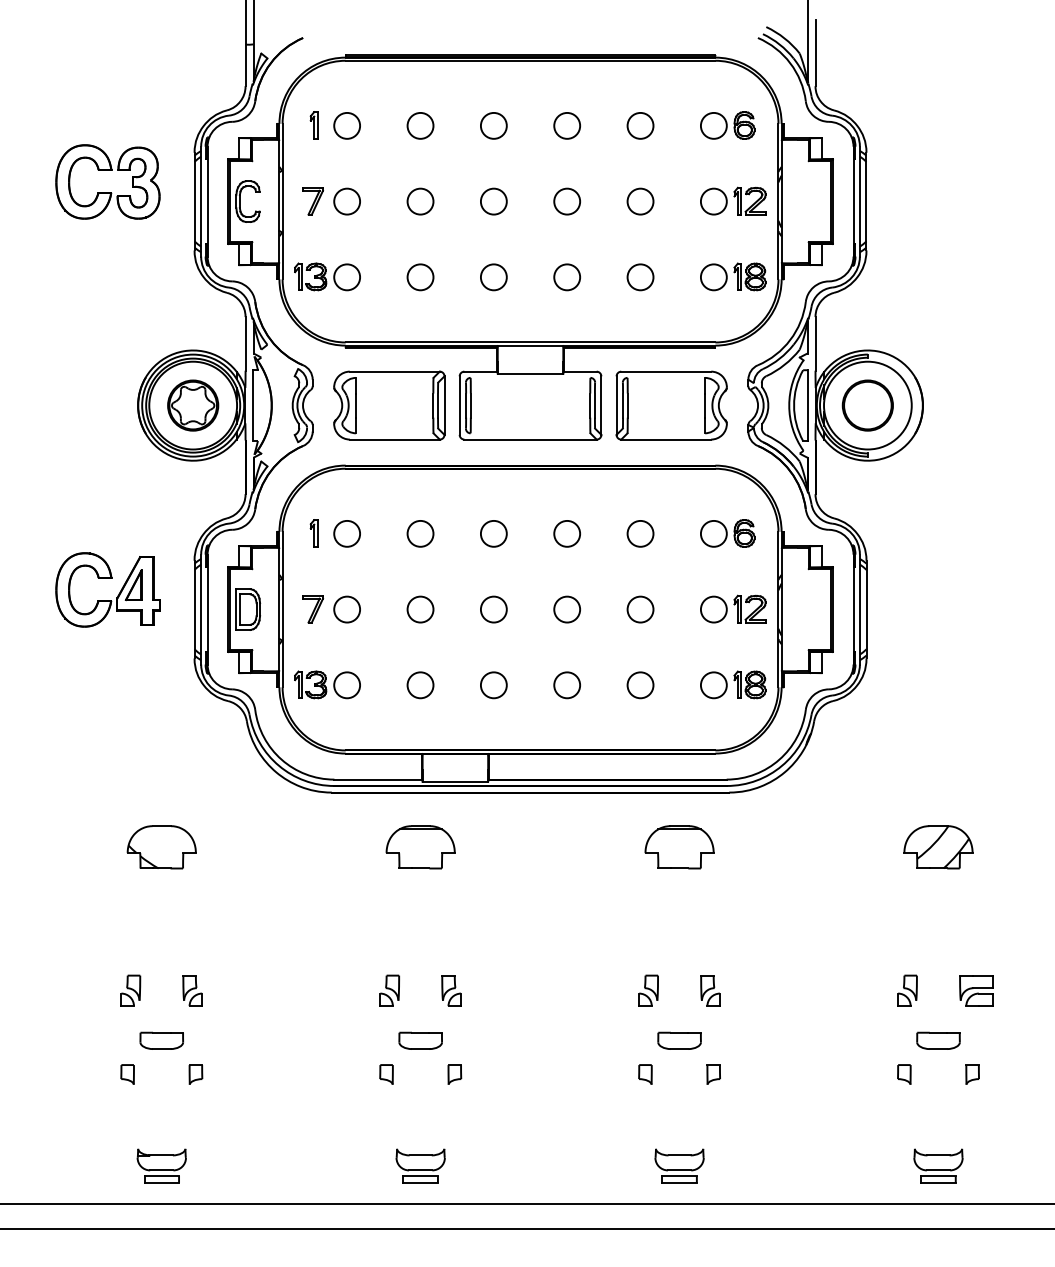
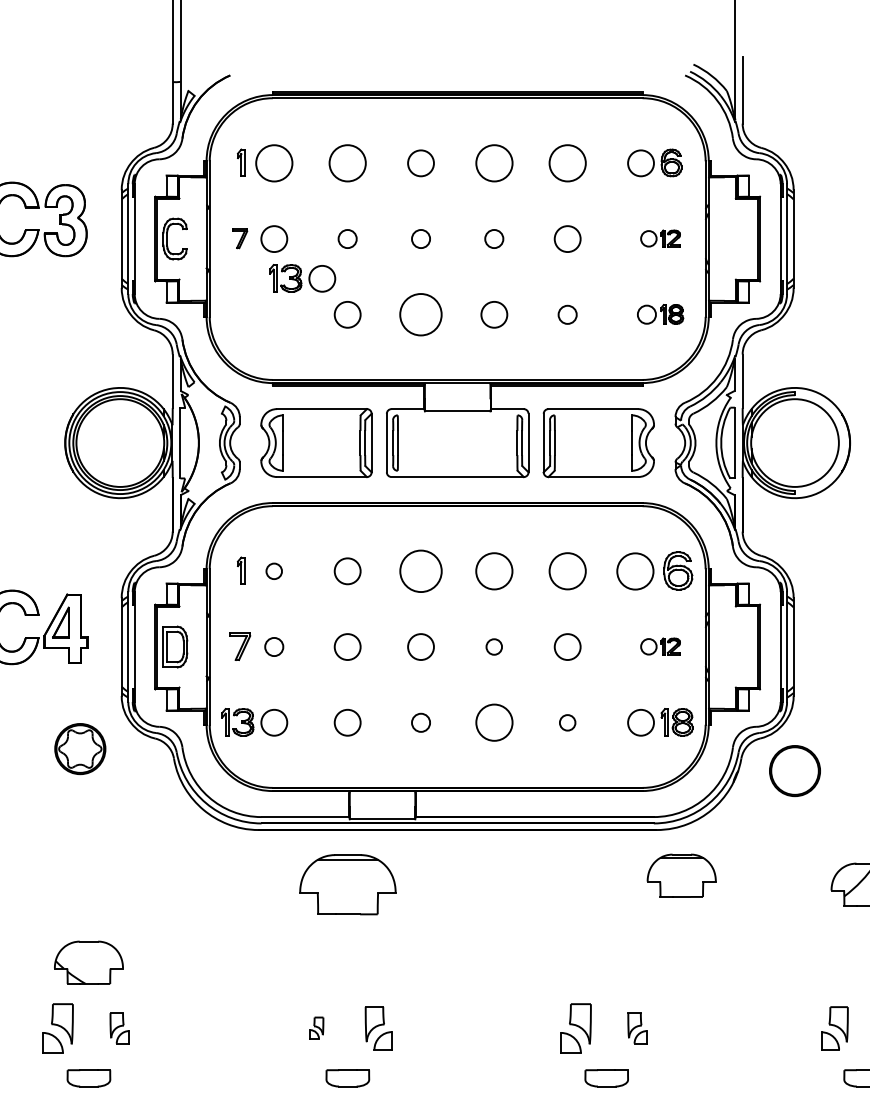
circle: (347, 125) -> (274, 162), size x1.4
circle: (420, 125) -> (347, 162), size x1.4
circle: (566, 125) -> (493, 162), size x1.4
circle: (640, 125) -> (567, 162), size x1.4
part: (733, 200) -> (660, 237), size x0.6
part: (312, 201) -> (239, 238), size x0.7
circle: (420, 201) -> (347, 238), size x0.7
circle: (493, 201) -> (420, 238), size x0.7
circle: (566, 201) -> (493, 238), size x0.7
part: (327, 276) -> (302, 277), moved
part: (733, 276) -> (660, 313), size x0.7
circle: (493, 277) -> (420, 314), size x1.6
circle: (640, 277) -> (567, 314), size x0.7
part: (193, 405) -> (80, 748), moved
part: (867, 405) -> (794, 770), moved
circle: (346, 533) -> (273, 570), size x0.6
circle: (493, 533) -> (420, 570), size x1.6
circle: (567, 533) -> (494, 570), size x1.4
circle: (640, 533) -> (567, 570), size x1.4
part: (727, 533) -> (654, 570), size x1.4
part: (733, 608) -> (660, 645), size x0.6
circle: (346, 609) -> (273, 646), size x0.7
circle: (566, 609) -> (493, 646), size x0.6
circle: (493, 685) -> (420, 722), size x0.7
circle: (566, 685) -> (493, 722), size x1.4
circle: (640, 685) -> (567, 722), size x0.6
part: (161, 847) -> (88, 962), moved
part: (420, 847) -> (347, 884), size x1.4
part: (679, 847) -> (681, 875), moved
part: (130, 990) -> (57, 1027), size x1.6
part: (389, 990) -> (316, 1027), size x0.7
part: (451, 990) -> (378, 1027), size x1.4
part: (648, 990) -> (575, 1027), size x1.6
part: (907, 990) -> (834, 1027), size x1.4

